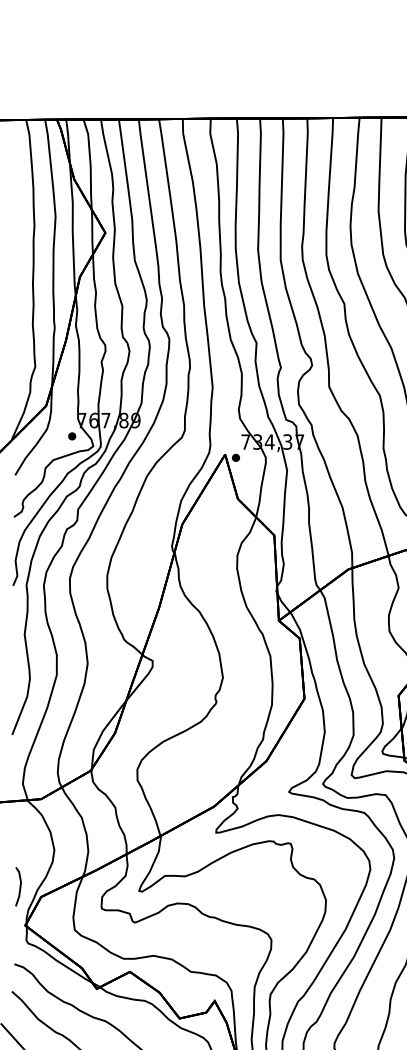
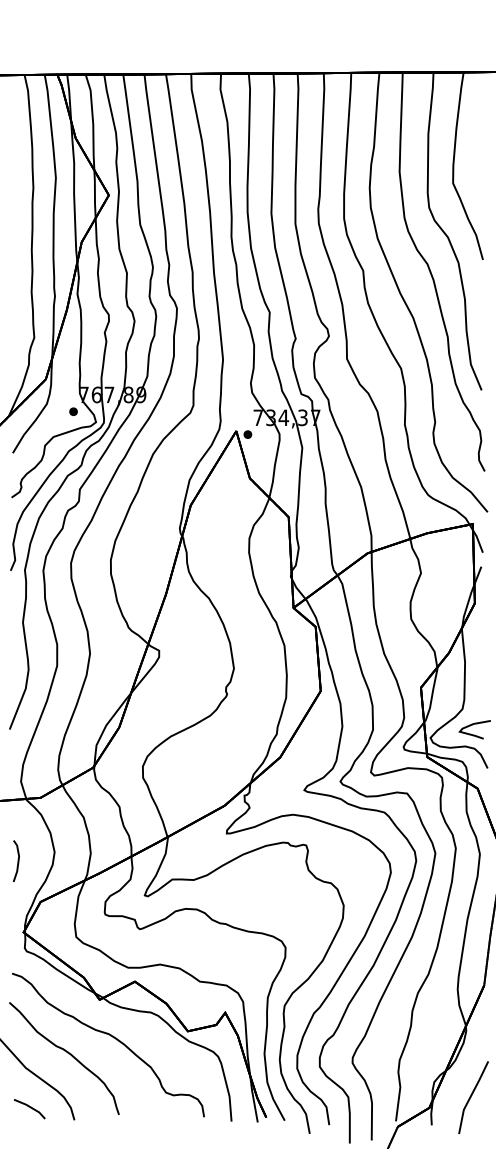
line: (19, 887) -> (17, 861), moved

